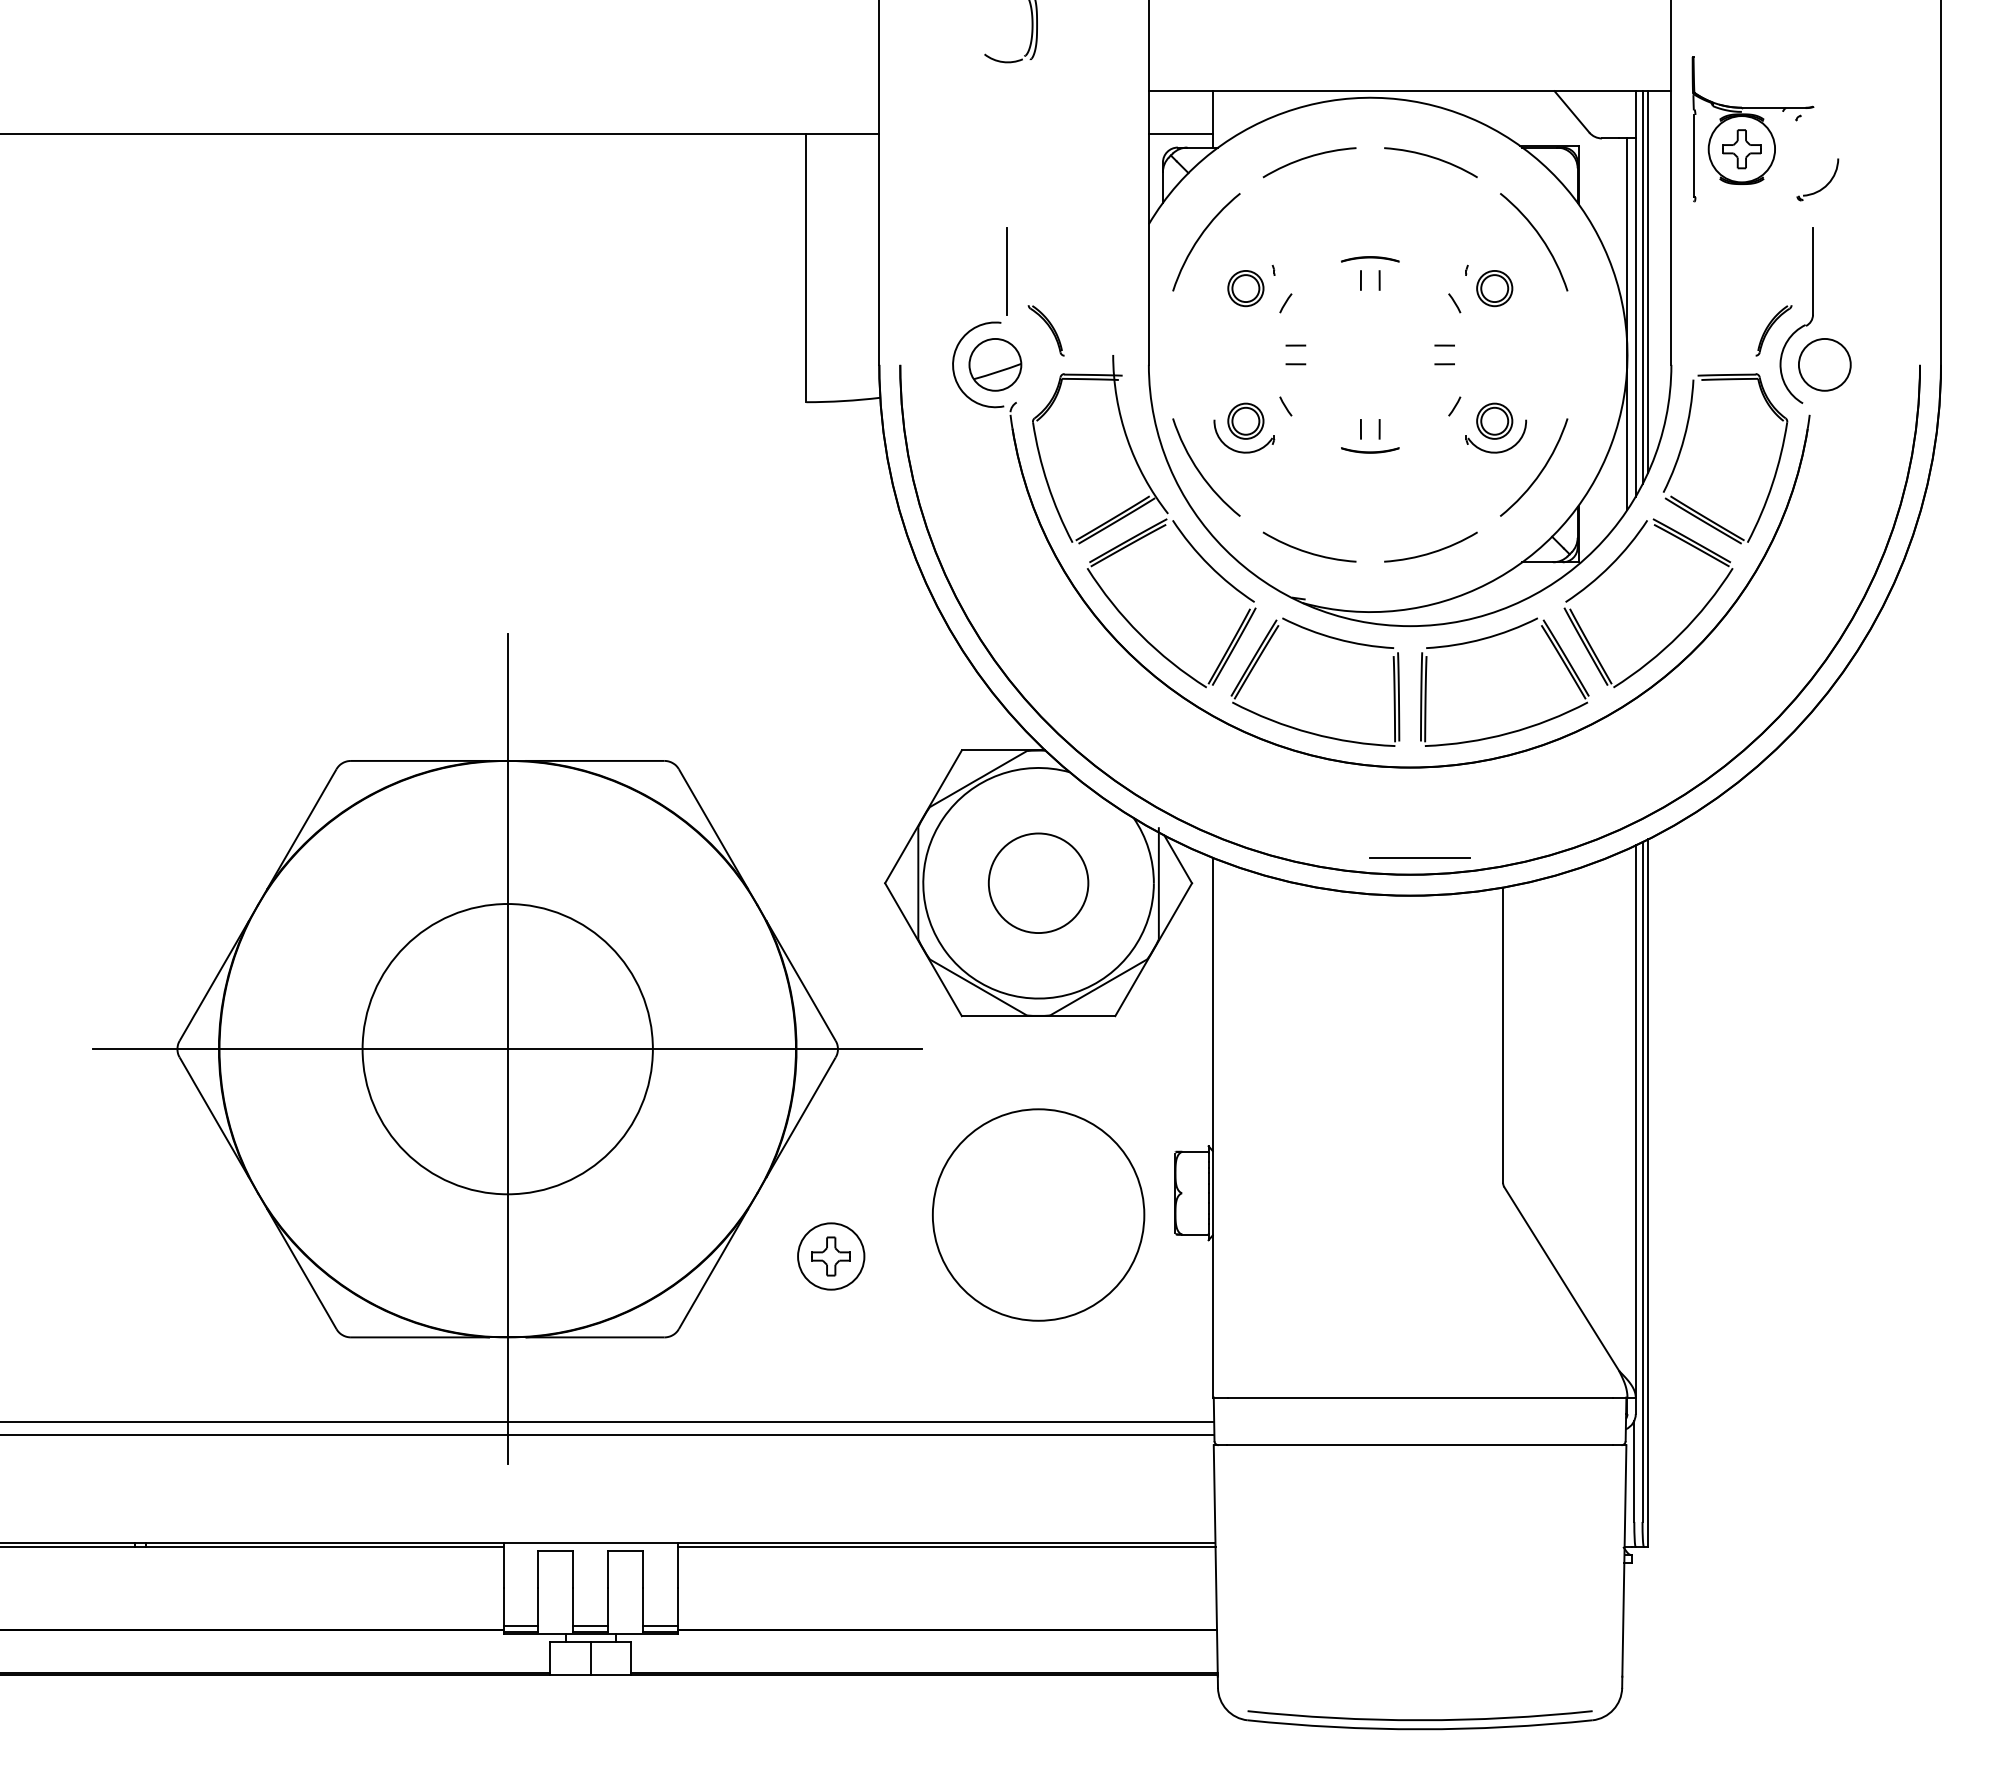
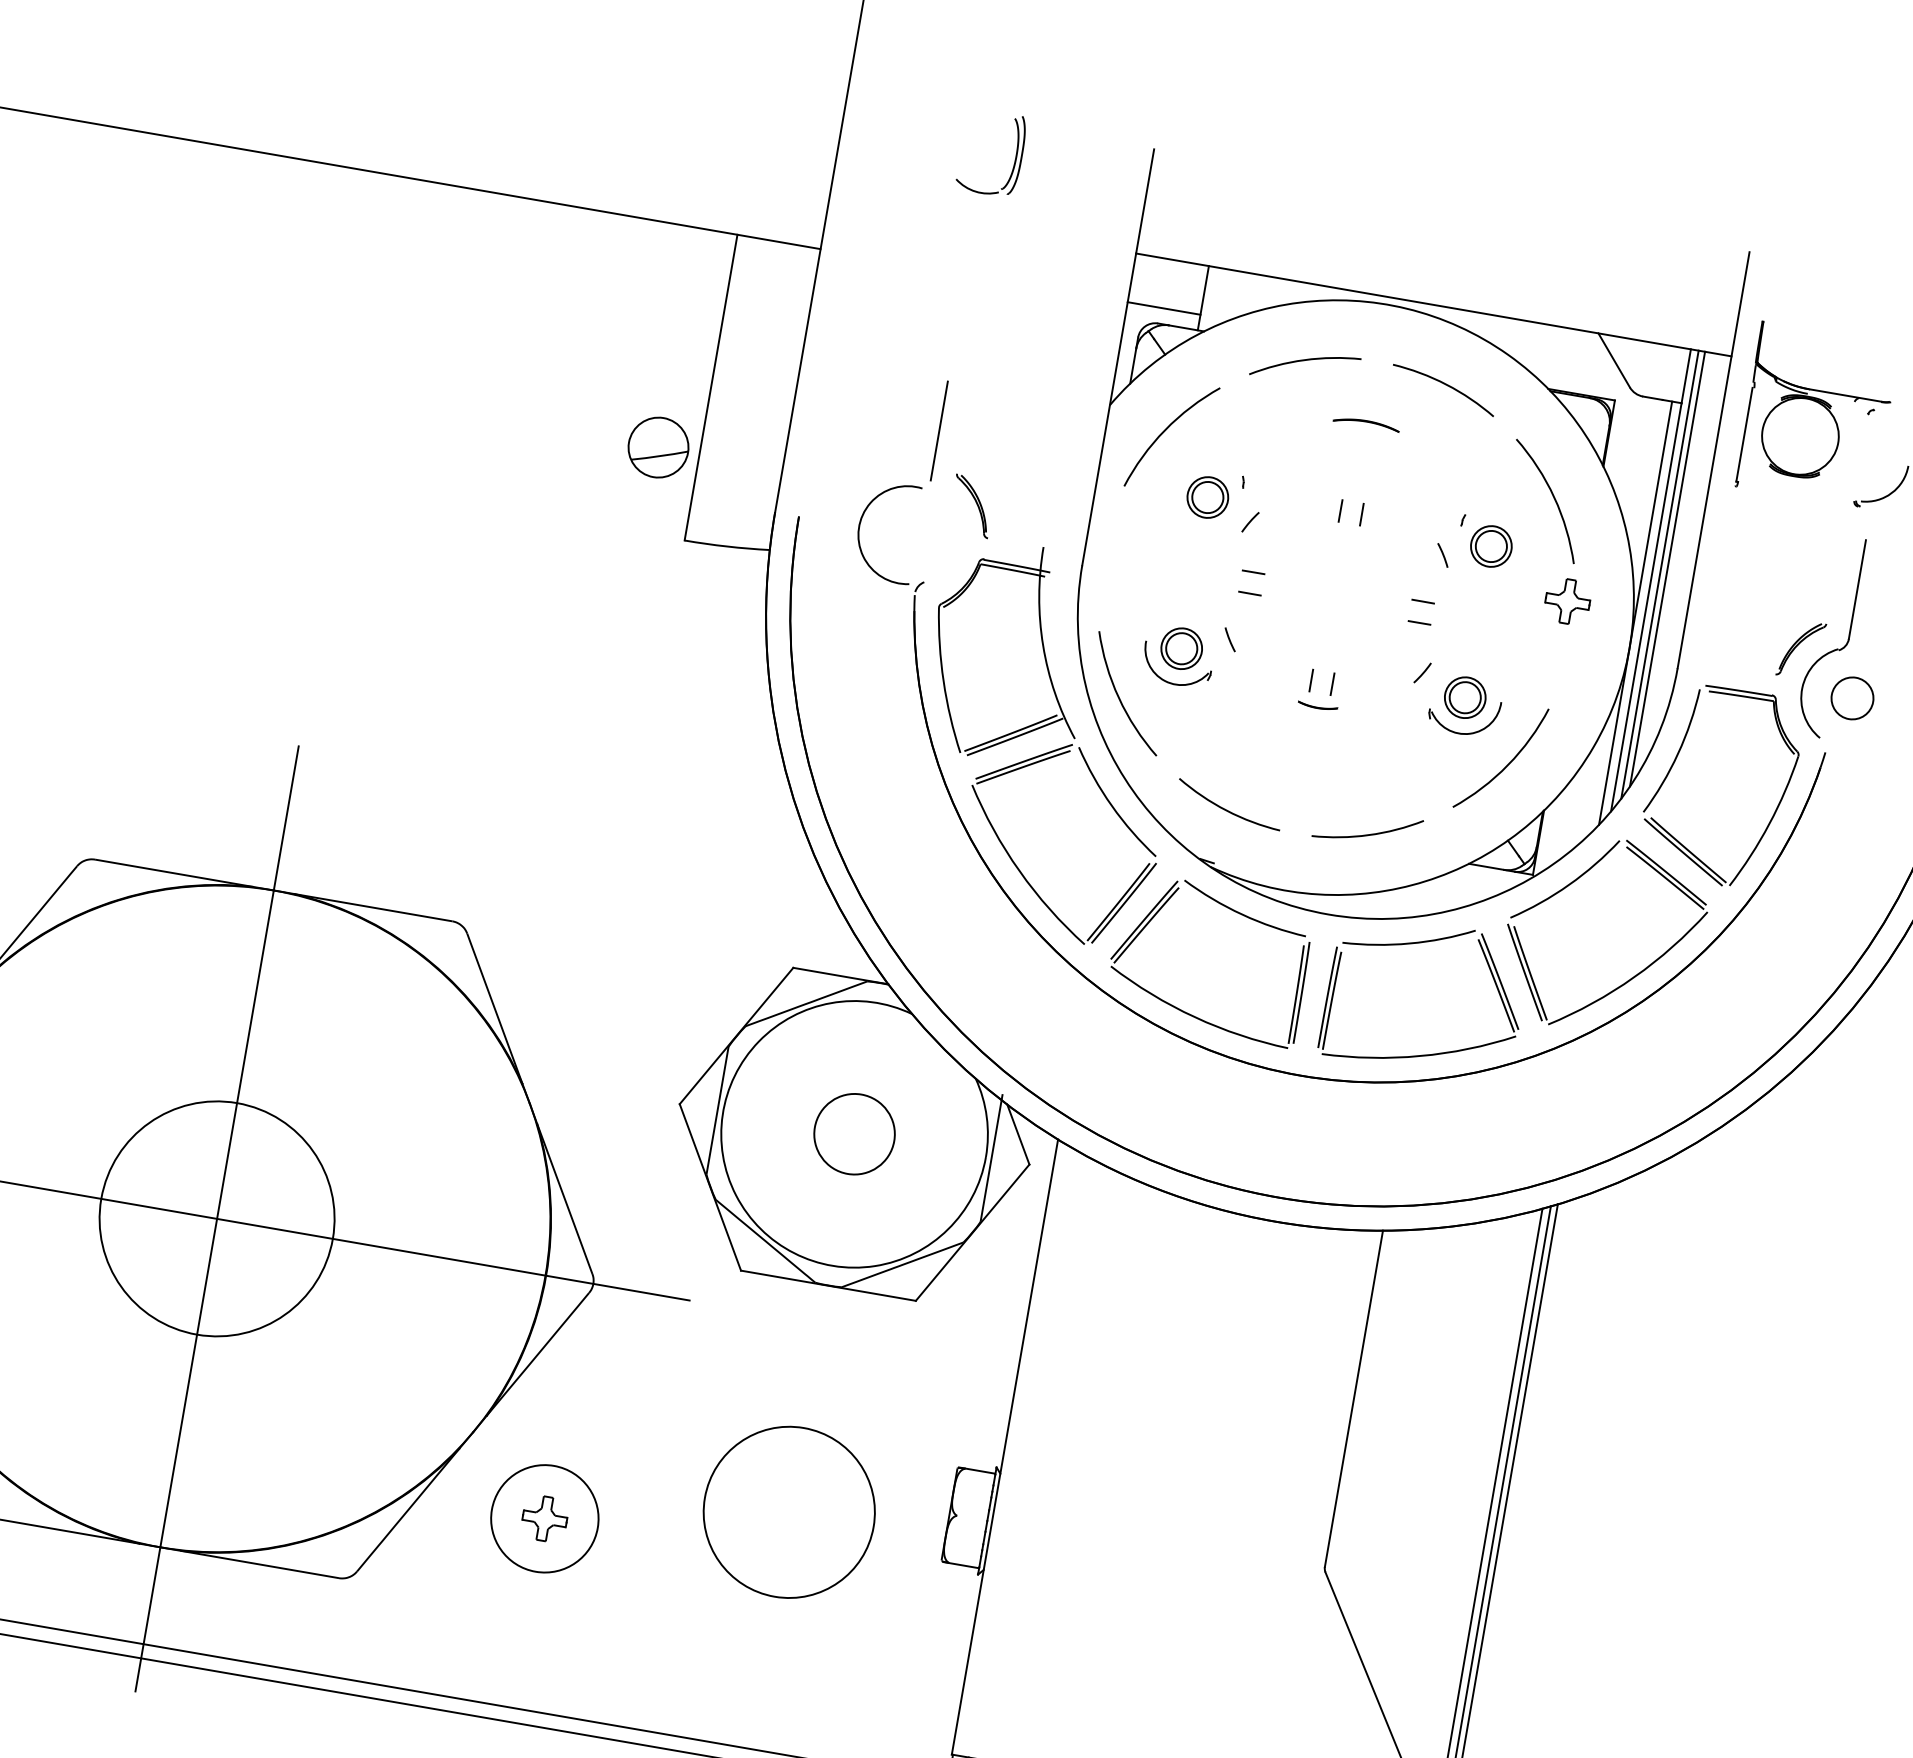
part: (1741, 149) -> (1567, 601), moved
part: (1370, 259) -> (1366, 423), moved
part: (995, 364) -> (658, 447), moved
circle: (1824, 364) -> (1852, 697), size x0.7
part: (1370, 450) -> (1317, 706), size x0.6
line: (1419, 858) -> (1293, 1181), removed
circle: (1038, 882) -> (854, 1133), size x0.7
circle: (507, 1049) -> (216, 1219), size x0.7
circle: (1038, 1214) -> (789, 1511), size x0.7
circle: (831, 1256) -> (545, 1518), size x1.4

